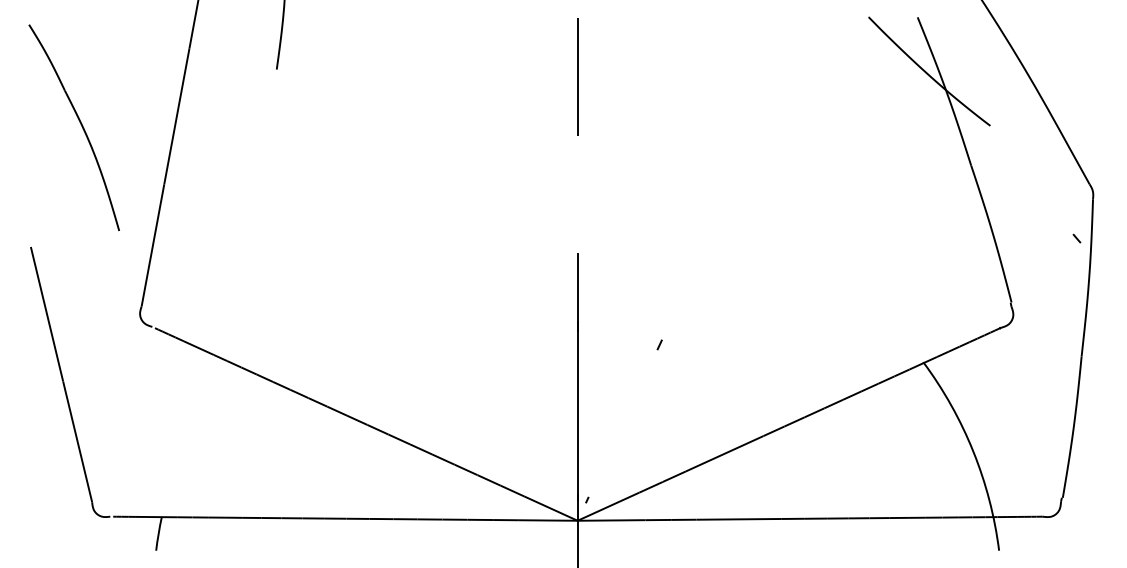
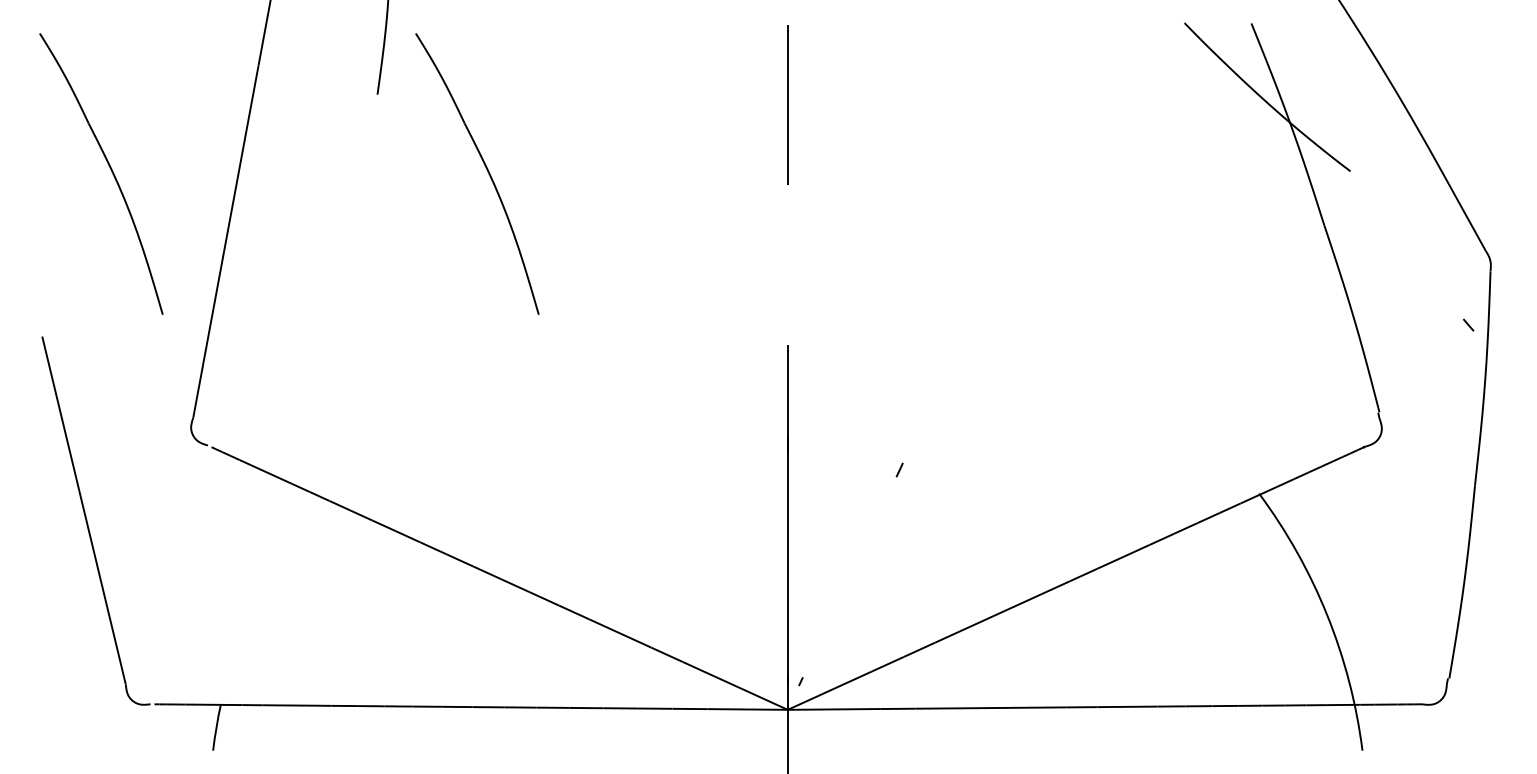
part: (356, 125) -> (486, 170), added

